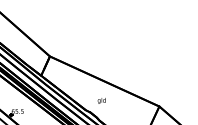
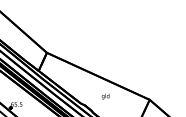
text: (101, 100) -> (105, 96), moved

